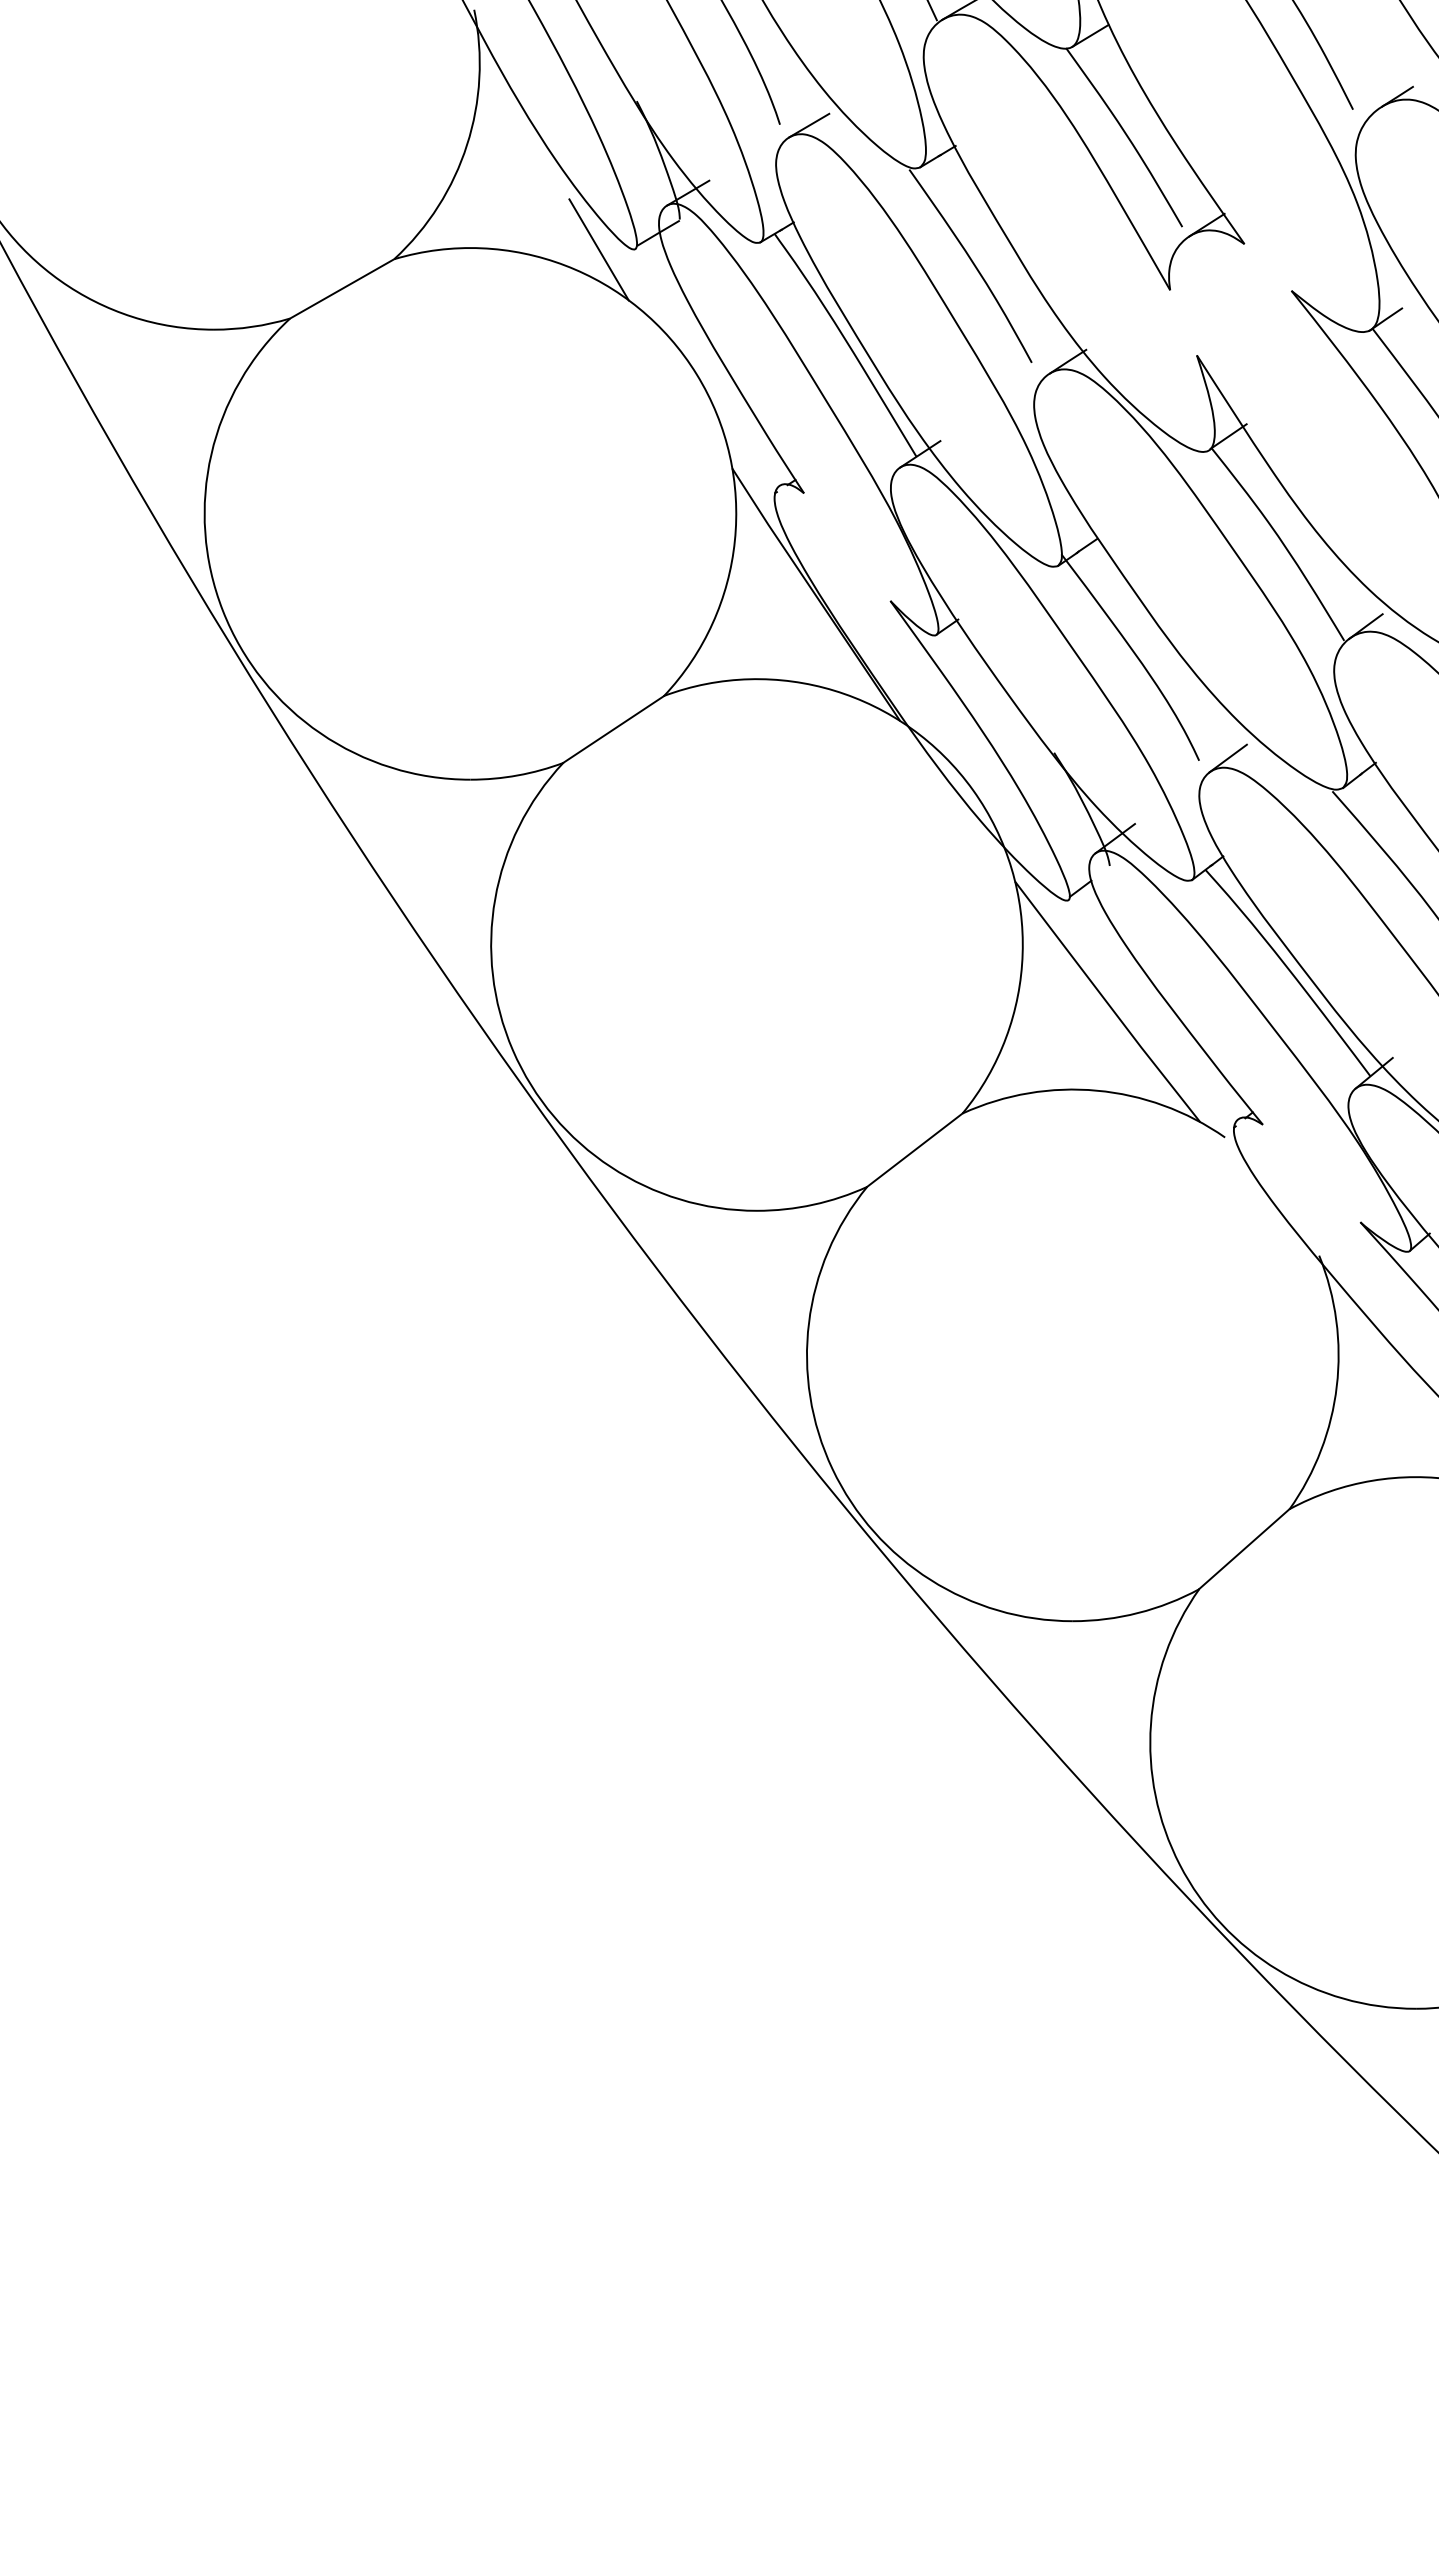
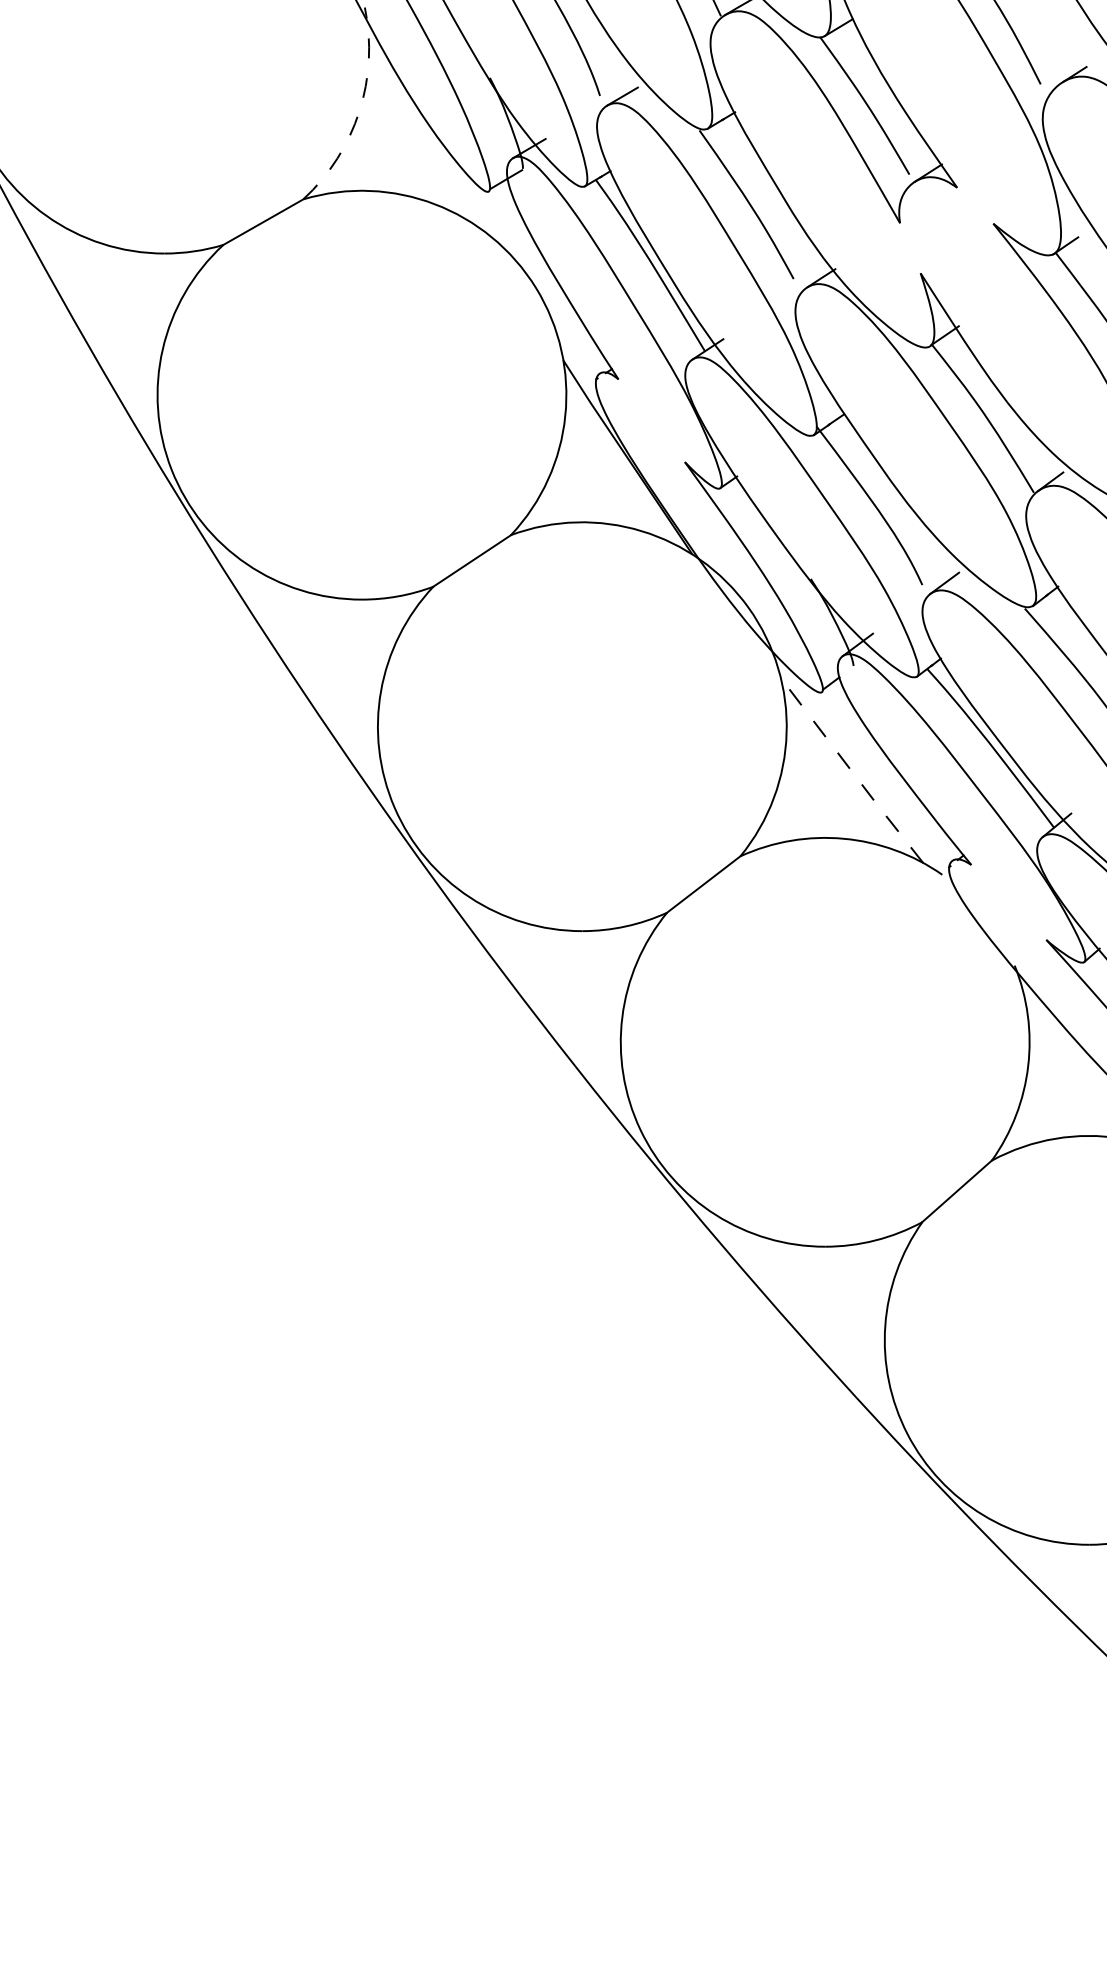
arc: (467, 144) -> (359, 111), solid -> dashed
line: (598, 249) -> (460, 191), removed
line: (1107, 1002) -> (851, 770), solid -> dashed

